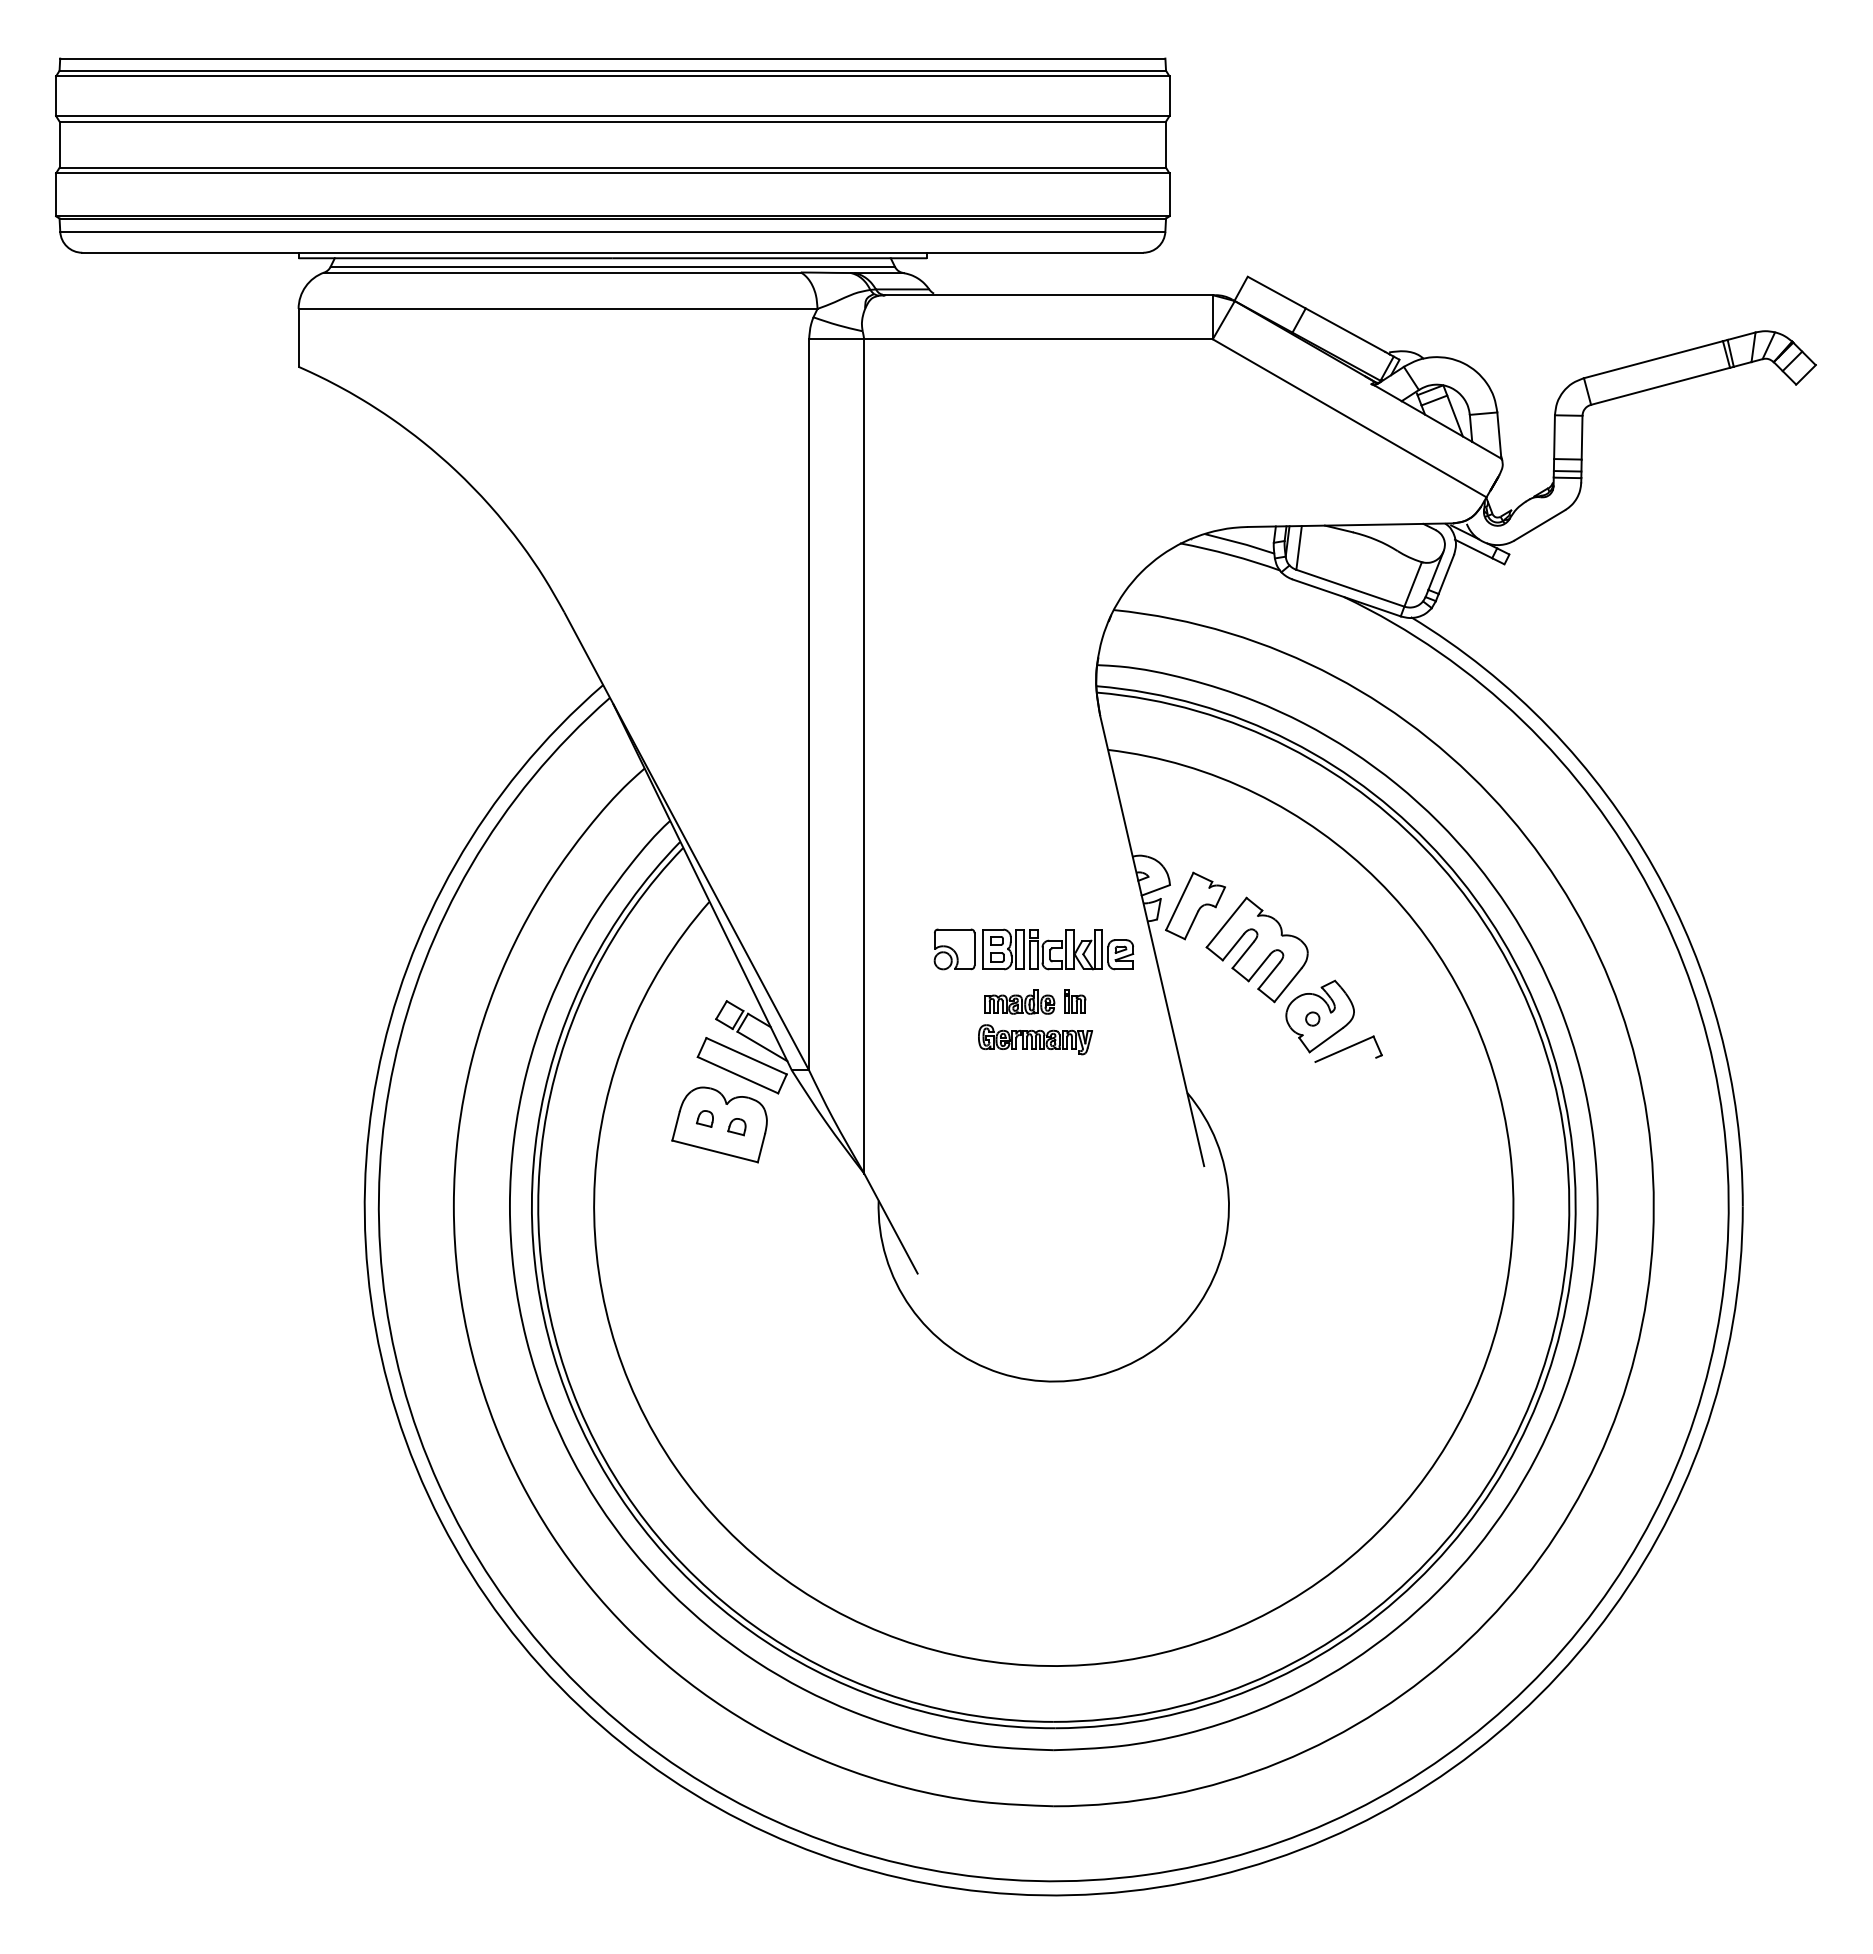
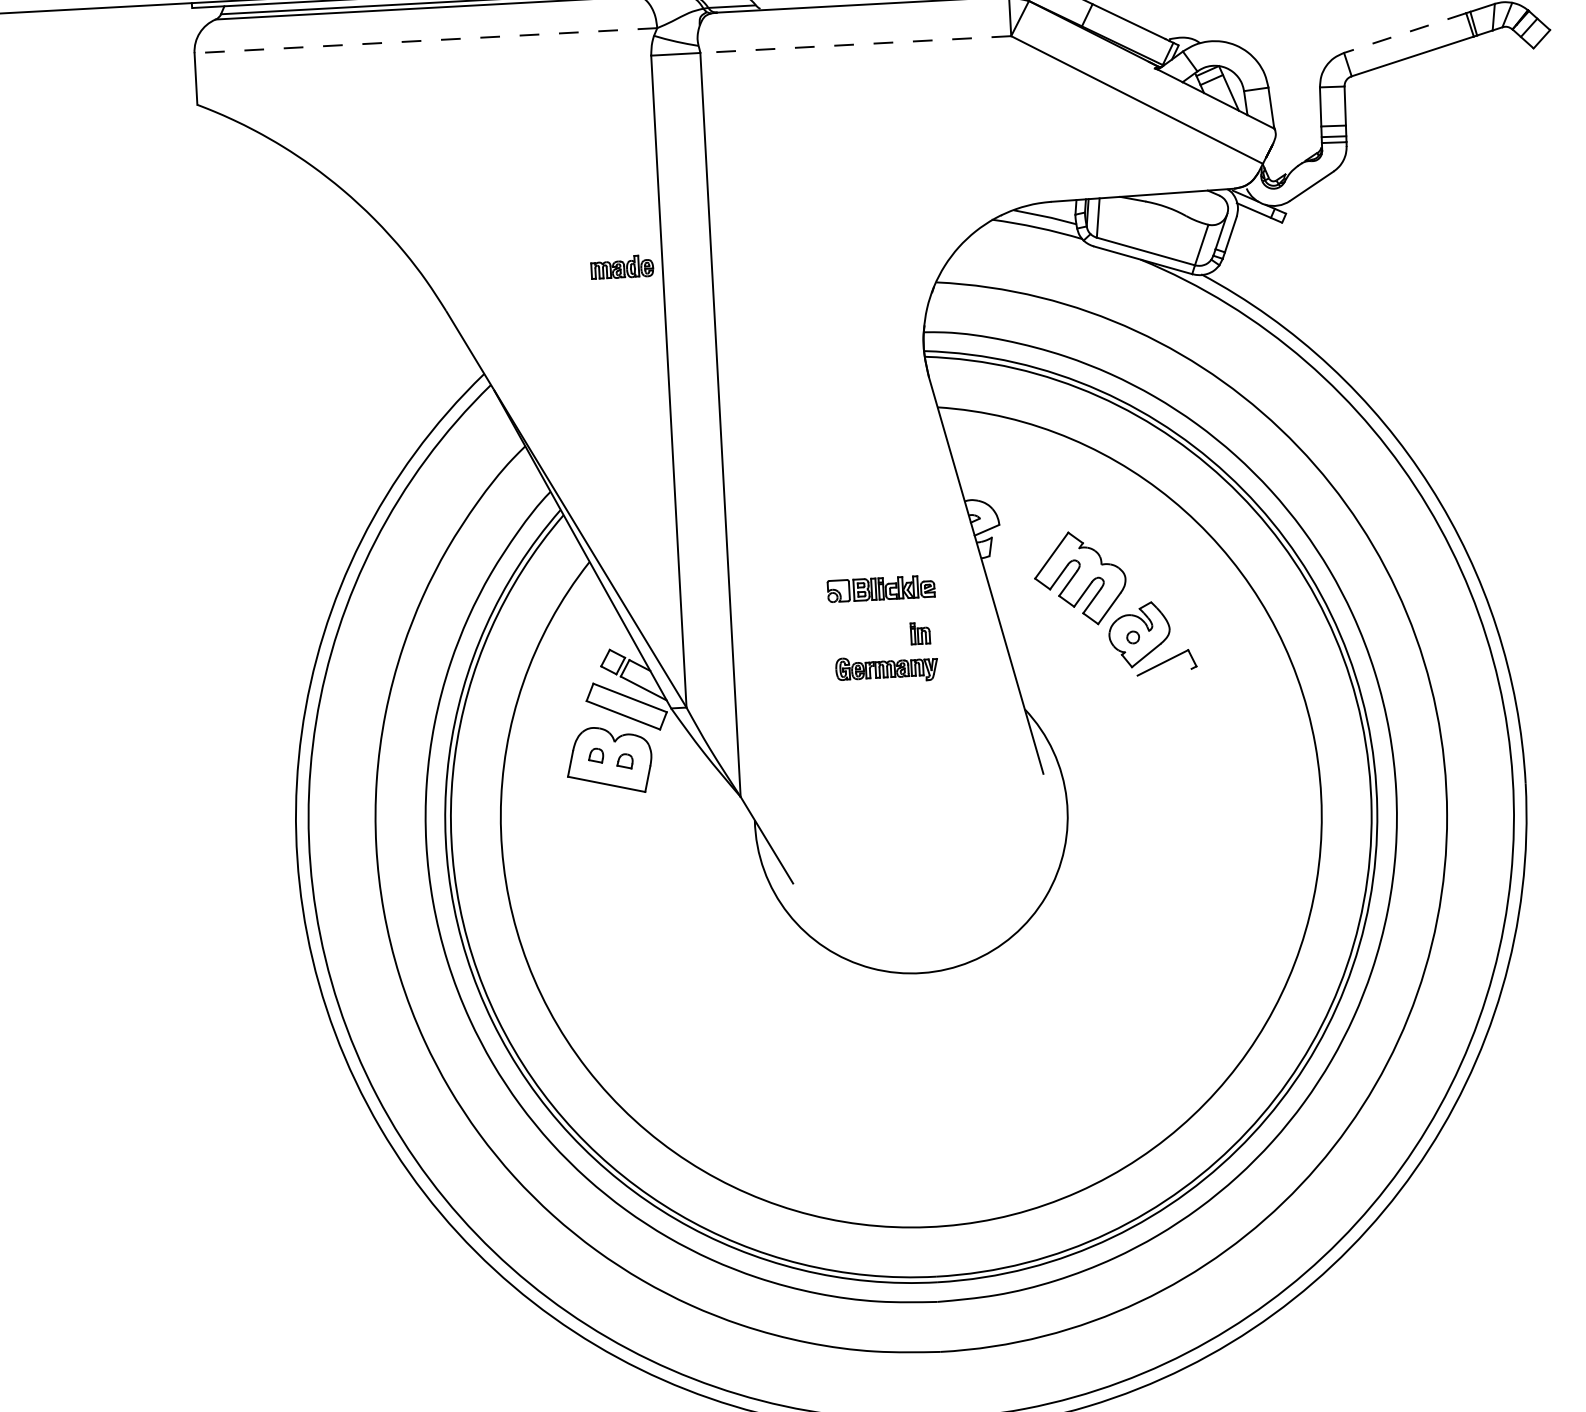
line: (557, 308) -> (425, 40), solid -> dashed
line: (1038, 339) -> (855, 44), solid -> dashed
line: (1653, 359) -> (1405, 32), solid -> dashed
part: (1195, 905) -> (1023, 541), removed
part: (1033, 949) -> (880, 588), size x0.6
part: (1019, 1001) -> (621, 266), moved

